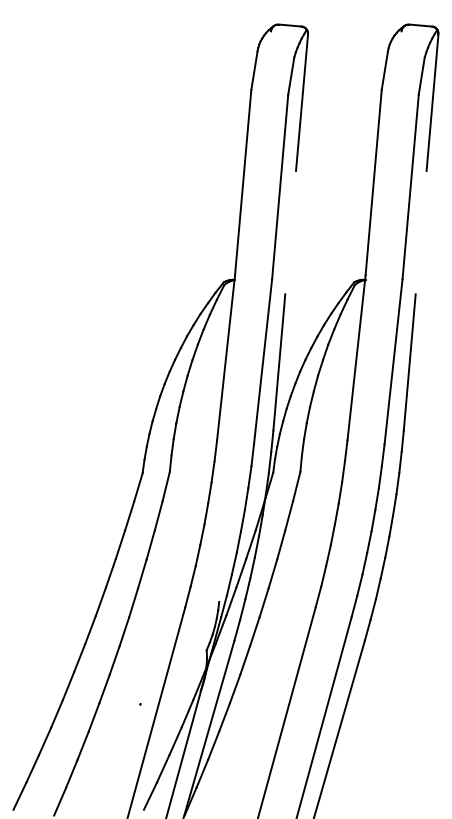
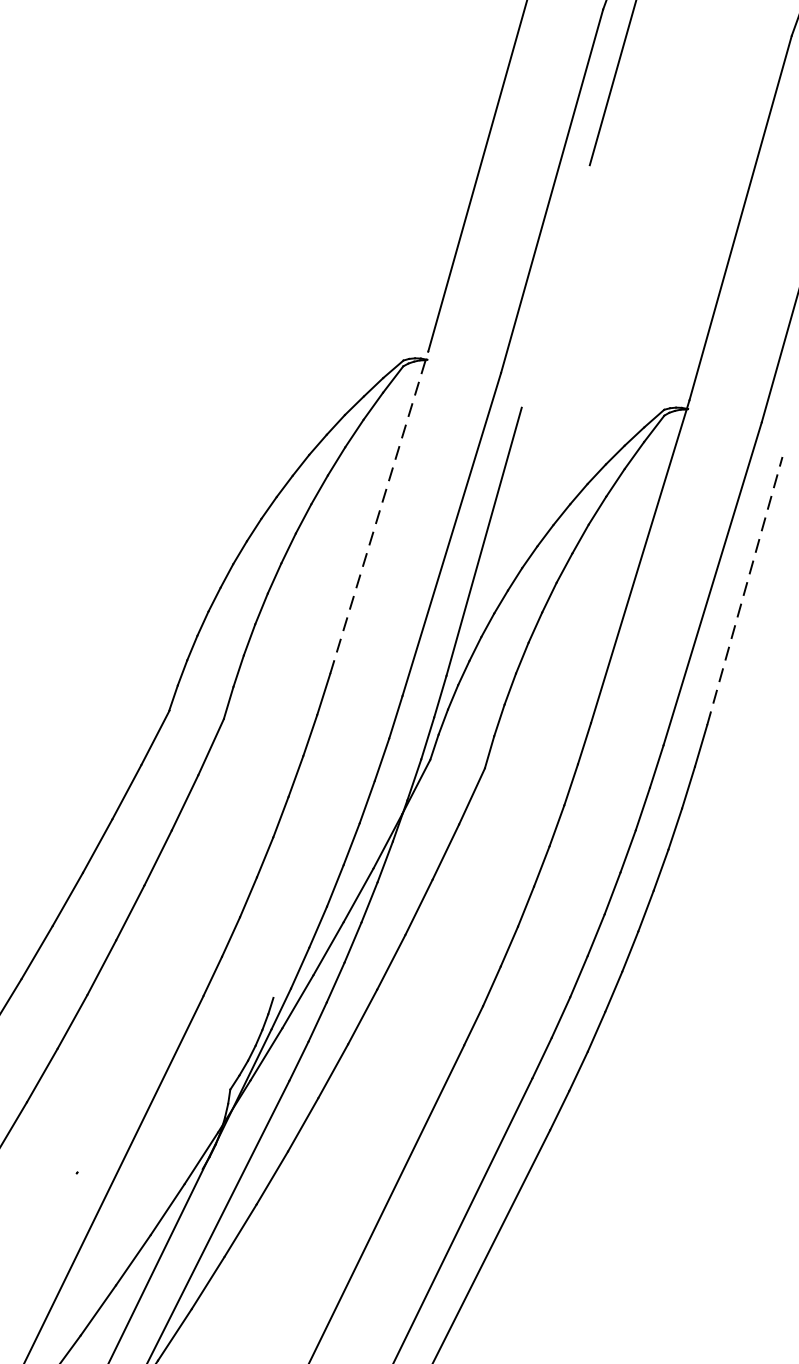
line: (226, 357) -> (380, 511), solid -> dashed
line: (409, 361) -> (744, 589), solid -> dashed

